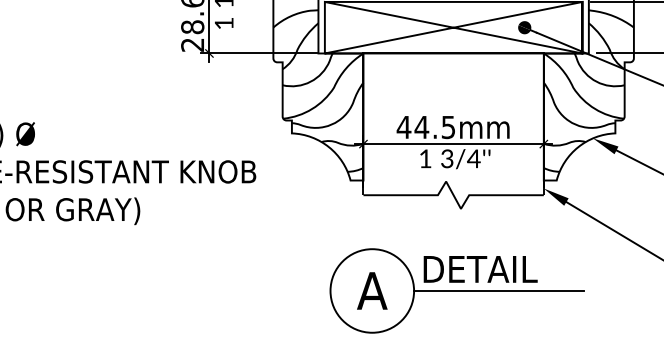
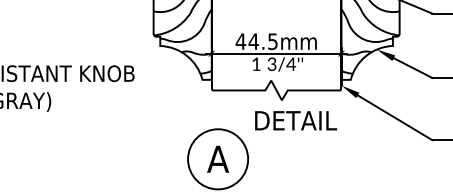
text: (480, 269) -> (295, 120), moved
line: (498, 290) -> (308, 158), removed

